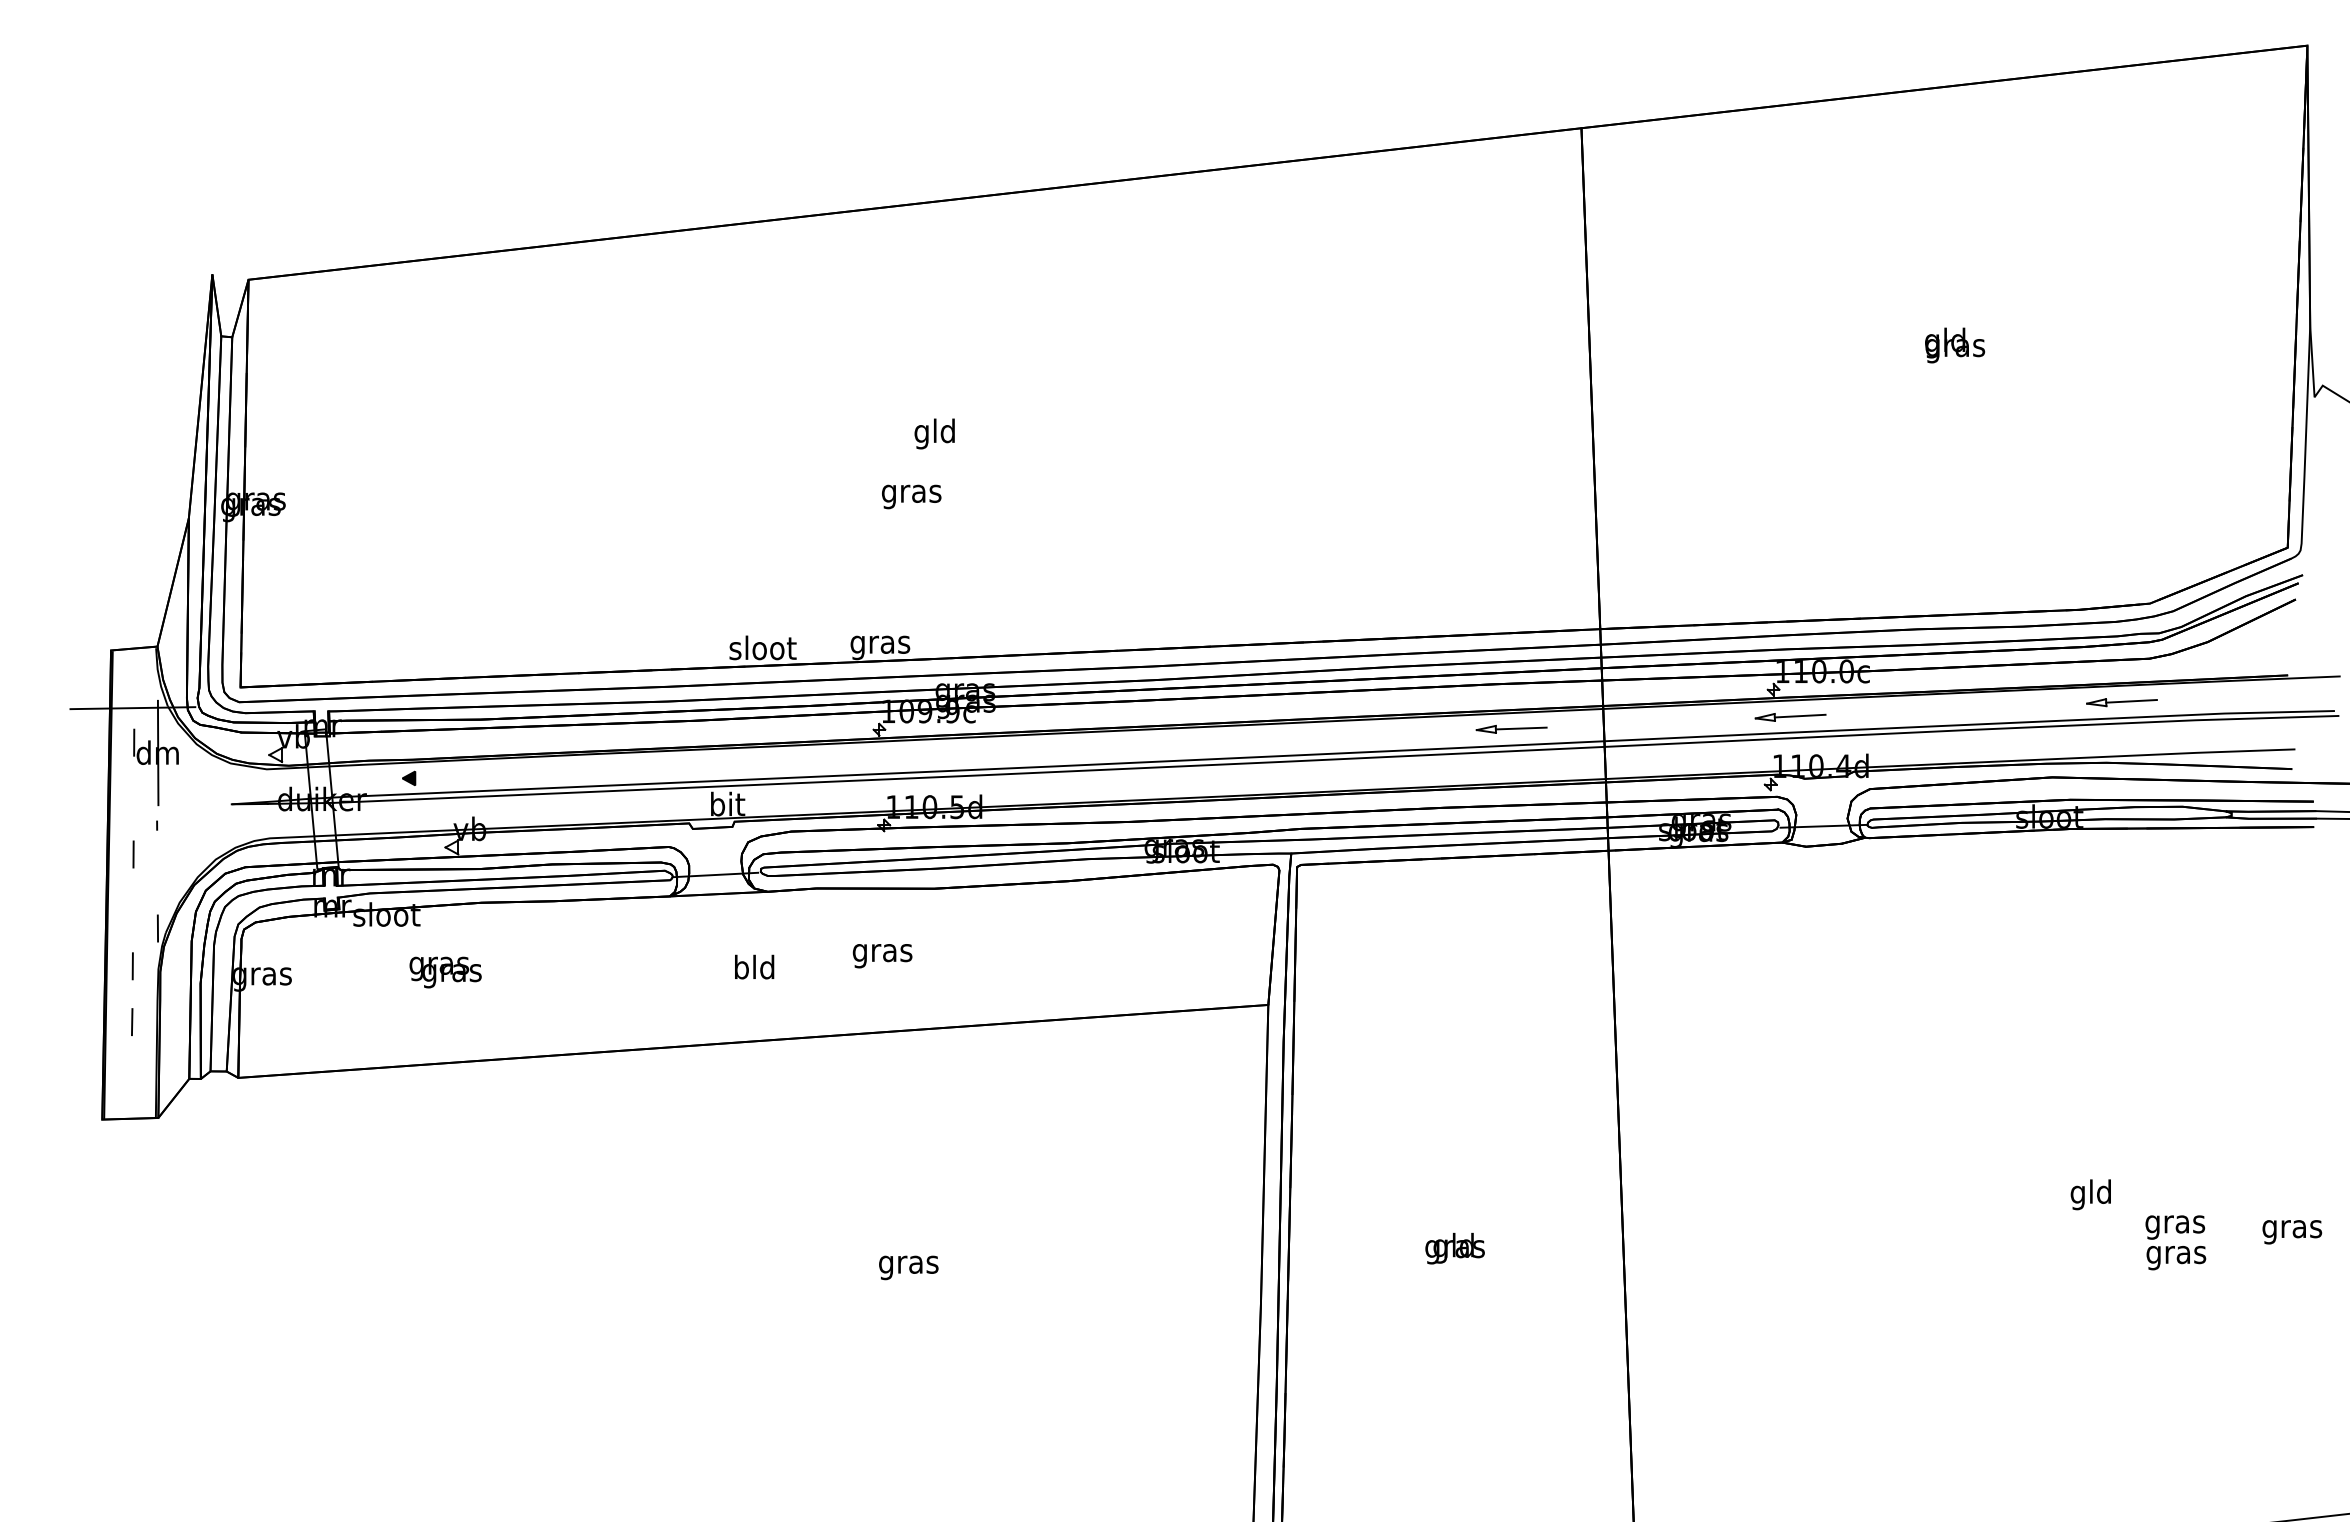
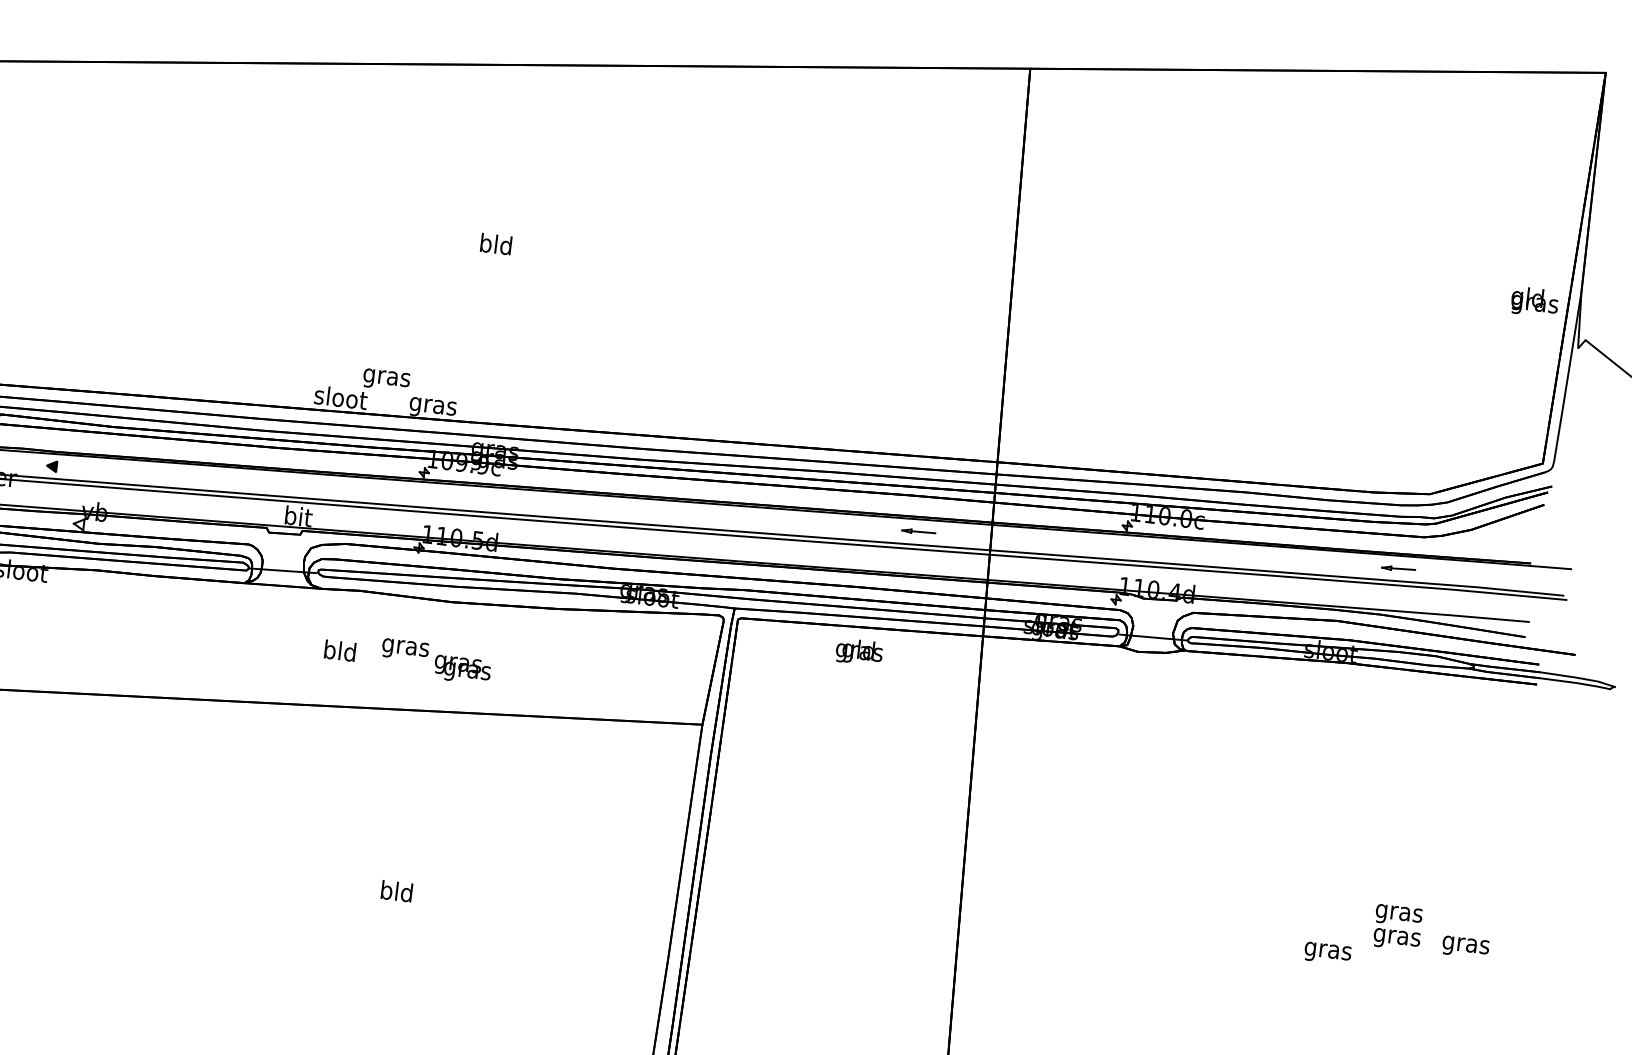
text: (1955, 345) -> (1535, 302), moved
text: (921, 433) -> (485, 245), gld -> bld
text: (911, 496) -> (386, 379), moved
part: (2121, 702) -> (1398, 568), size x0.6
part: (1790, 717) -> (1137, 549), removed
part: (1511, 728) -> (918, 531), size x0.6
text: (754, 966) -> (340, 650), moved
text: (445, 972) -> (462, 669), moved
text: (2091, 1194) -> (1328, 950), gld -> gras
text: (2292, 1232) -> (1465, 947), moved
text: (2175, 1242) -> (1397, 927), moved
text: (1454, 1248) -> (858, 652), moved
text: (908, 1264) -> (396, 893), gras -> bld

